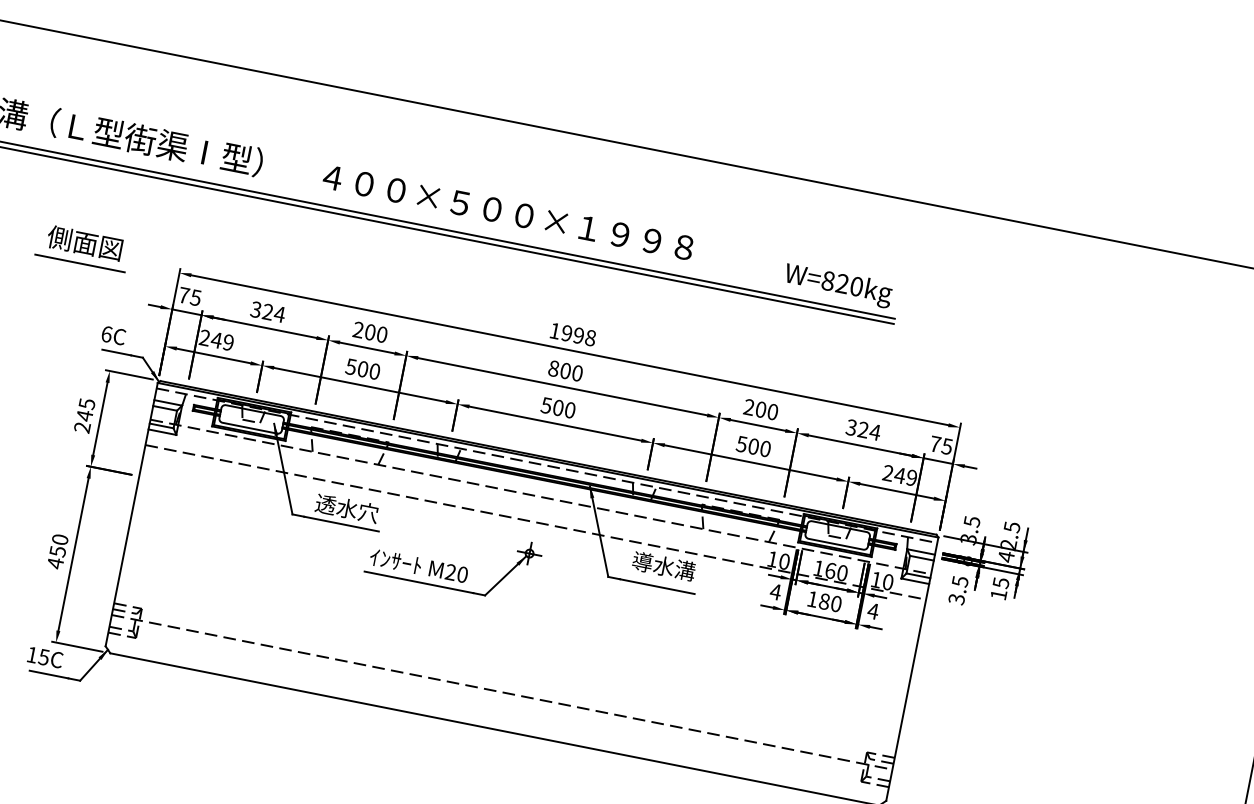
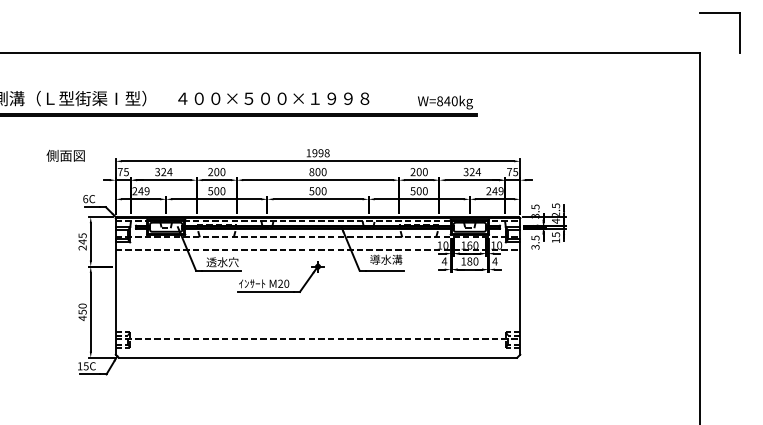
line: (80, 263) -> (65, 166), removed
text: (842, 284) -> (447, 101), W=820kg -> W=840kg

